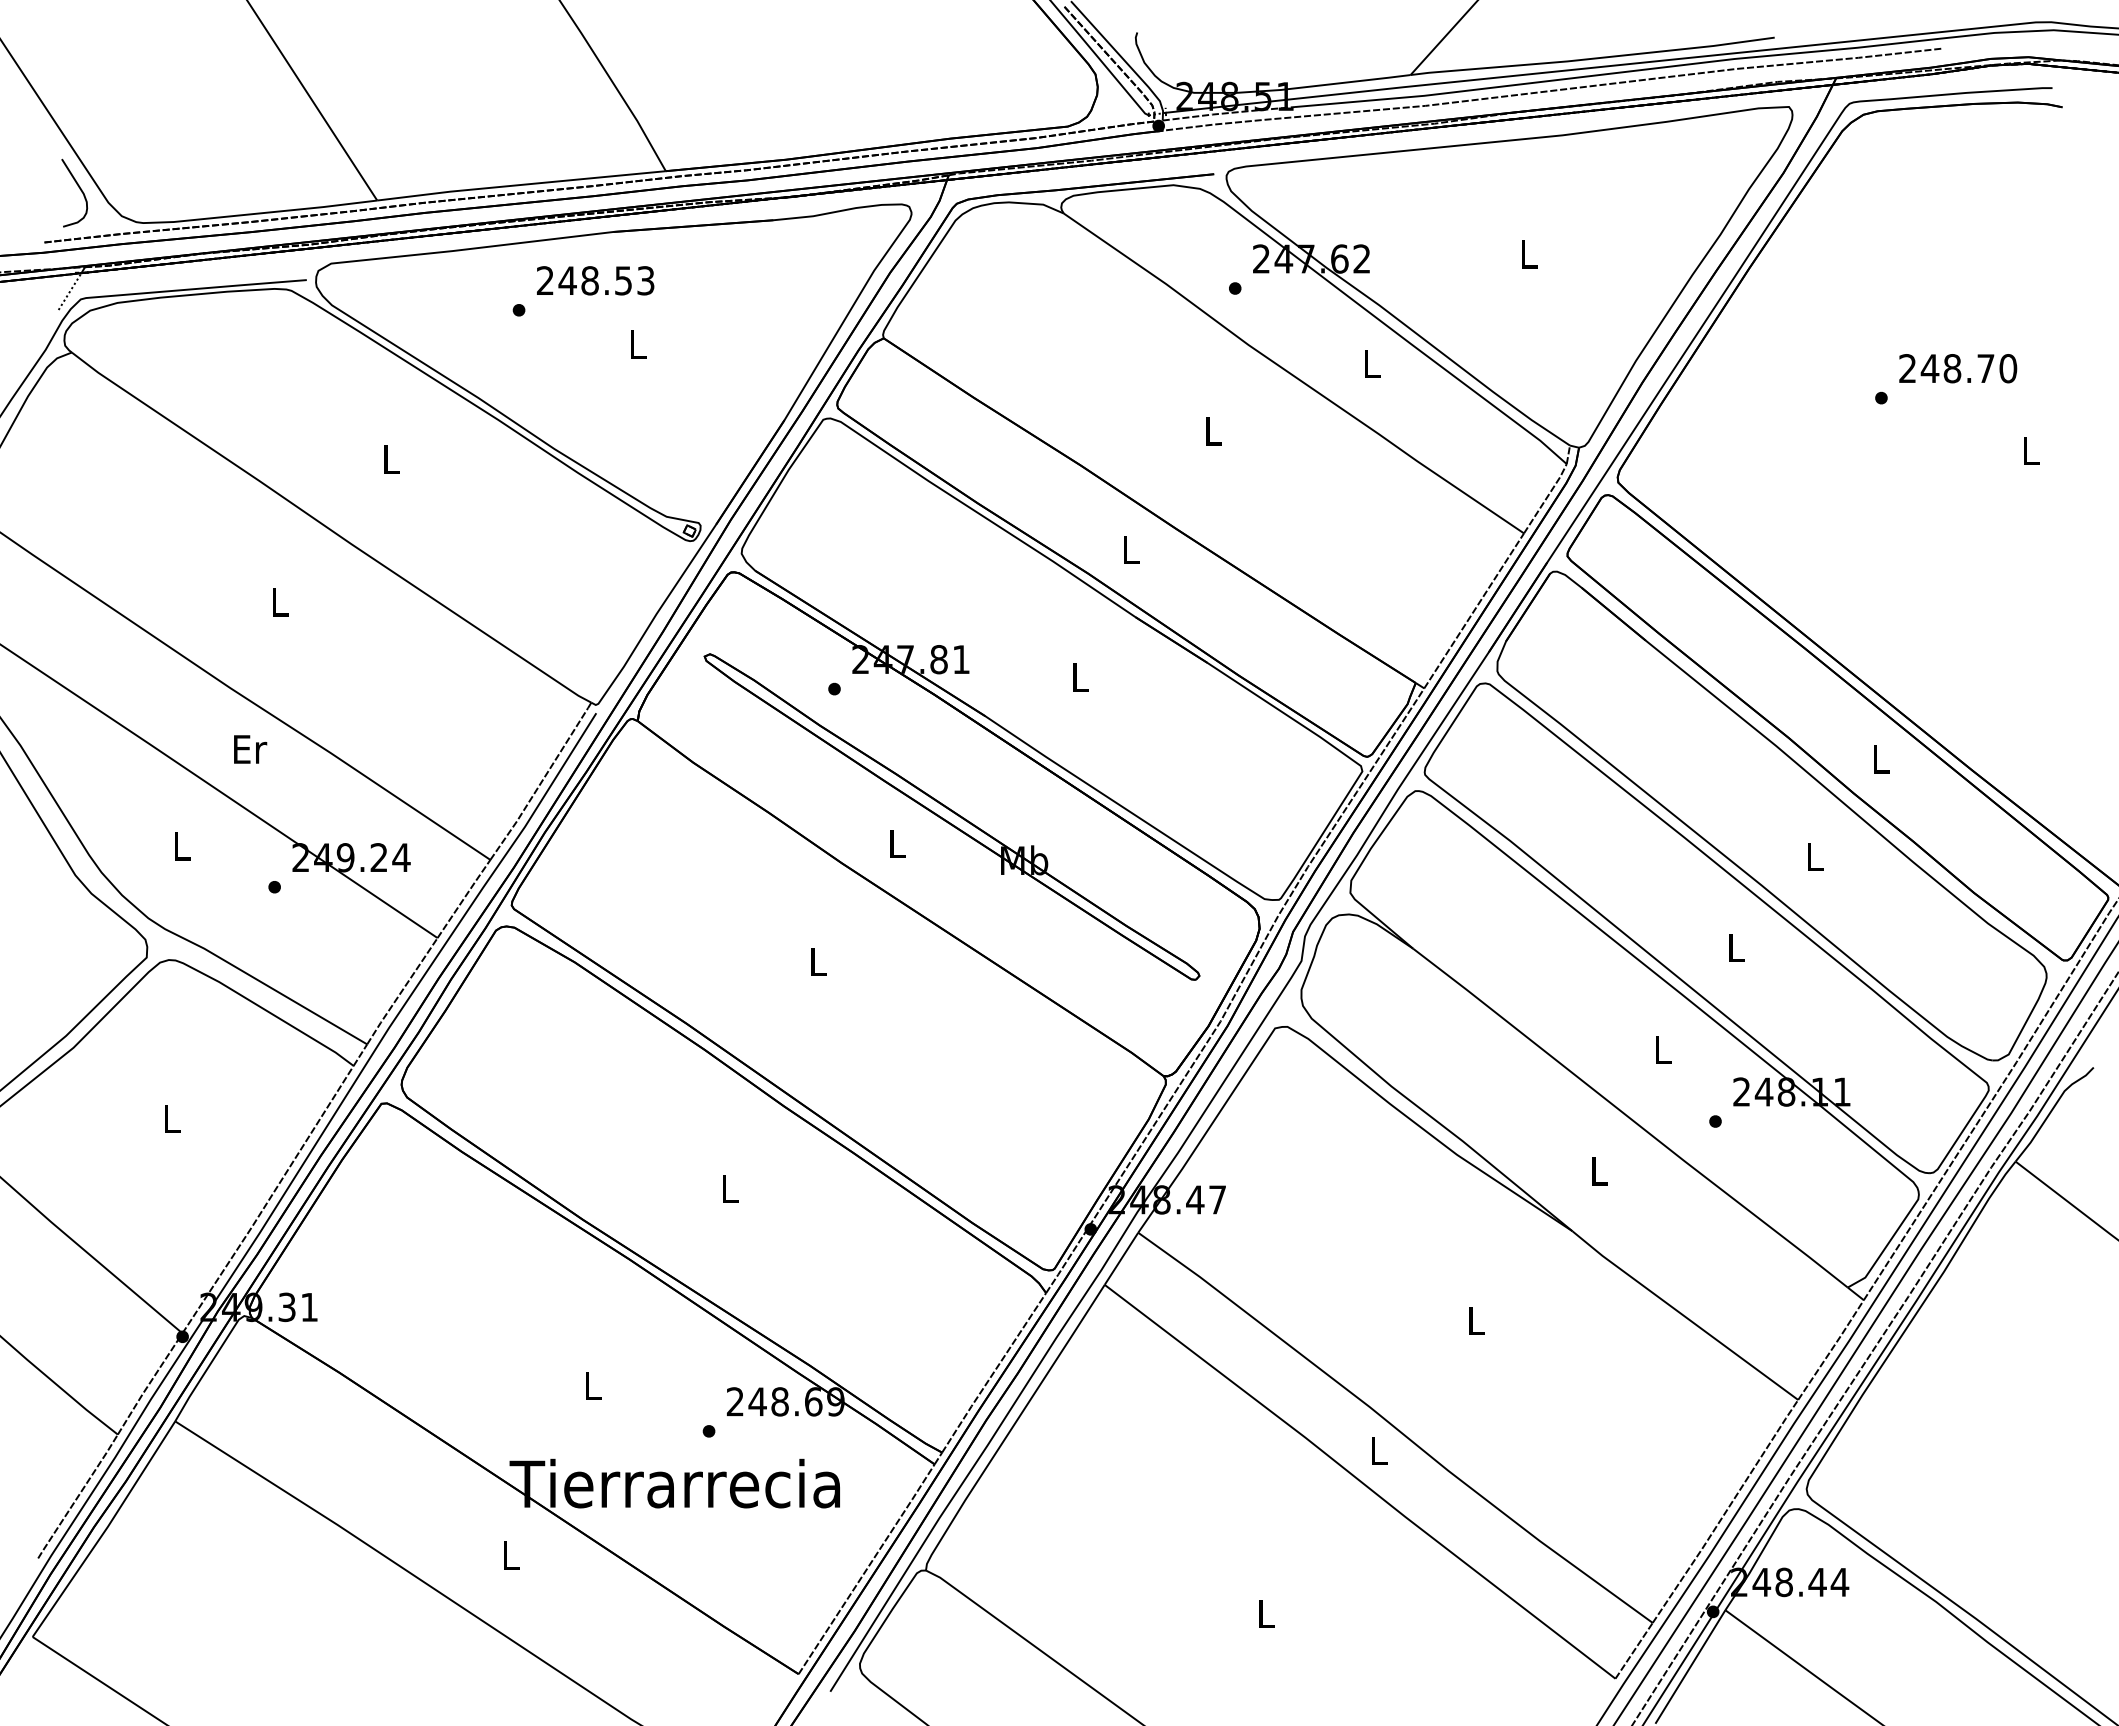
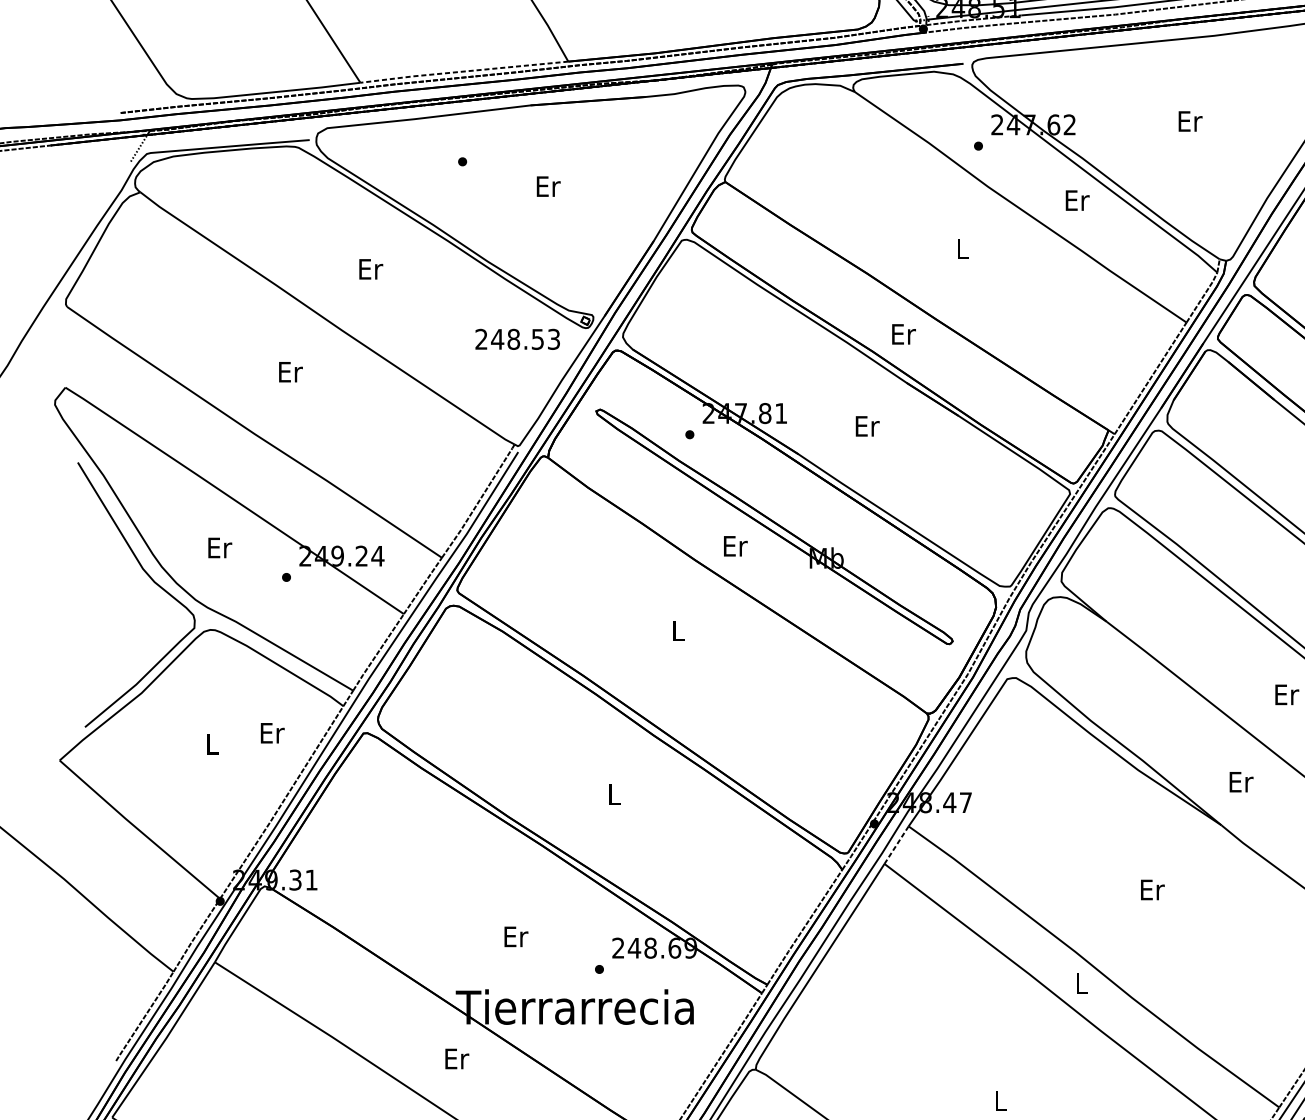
line: (520, 184) -> (463, 71), solid -> dashed
curve: (79, 189) -> (145, 74), removed
text: (1529, 254) -> (1190, 121), L -> Er
text: (595, 280) -> (517, 339), moved
text: (638, 344) -> (548, 186), L -> Er
text: (1372, 363) -> (1077, 200), L -> Er
text: (391, 459) -> (370, 269), L -> Er
text: (1131, 549) -> (903, 334), L -> Er
text: (280, 602) -> (290, 372), L -> Er
text: (1081, 677) -> (867, 426), L -> Er
text: (250, 749) -> (272, 733), moved
text: (897, 843) -> (735, 545), L -> Er
text: (182, 846) -> (220, 548), L -> Er
text: (1663, 1050) -> (1287, 695), L -> Er
text: (1599, 1171) -> (1240, 782), L -> Er
line: (1121, 1258) -> (896, 844), solid -> dashed
text: (1476, 1320) -> (1152, 889), L -> Er
text: (593, 1386) -> (516, 937), L -> Er
text: (511, 1555) -> (457, 1058), L -> Er

